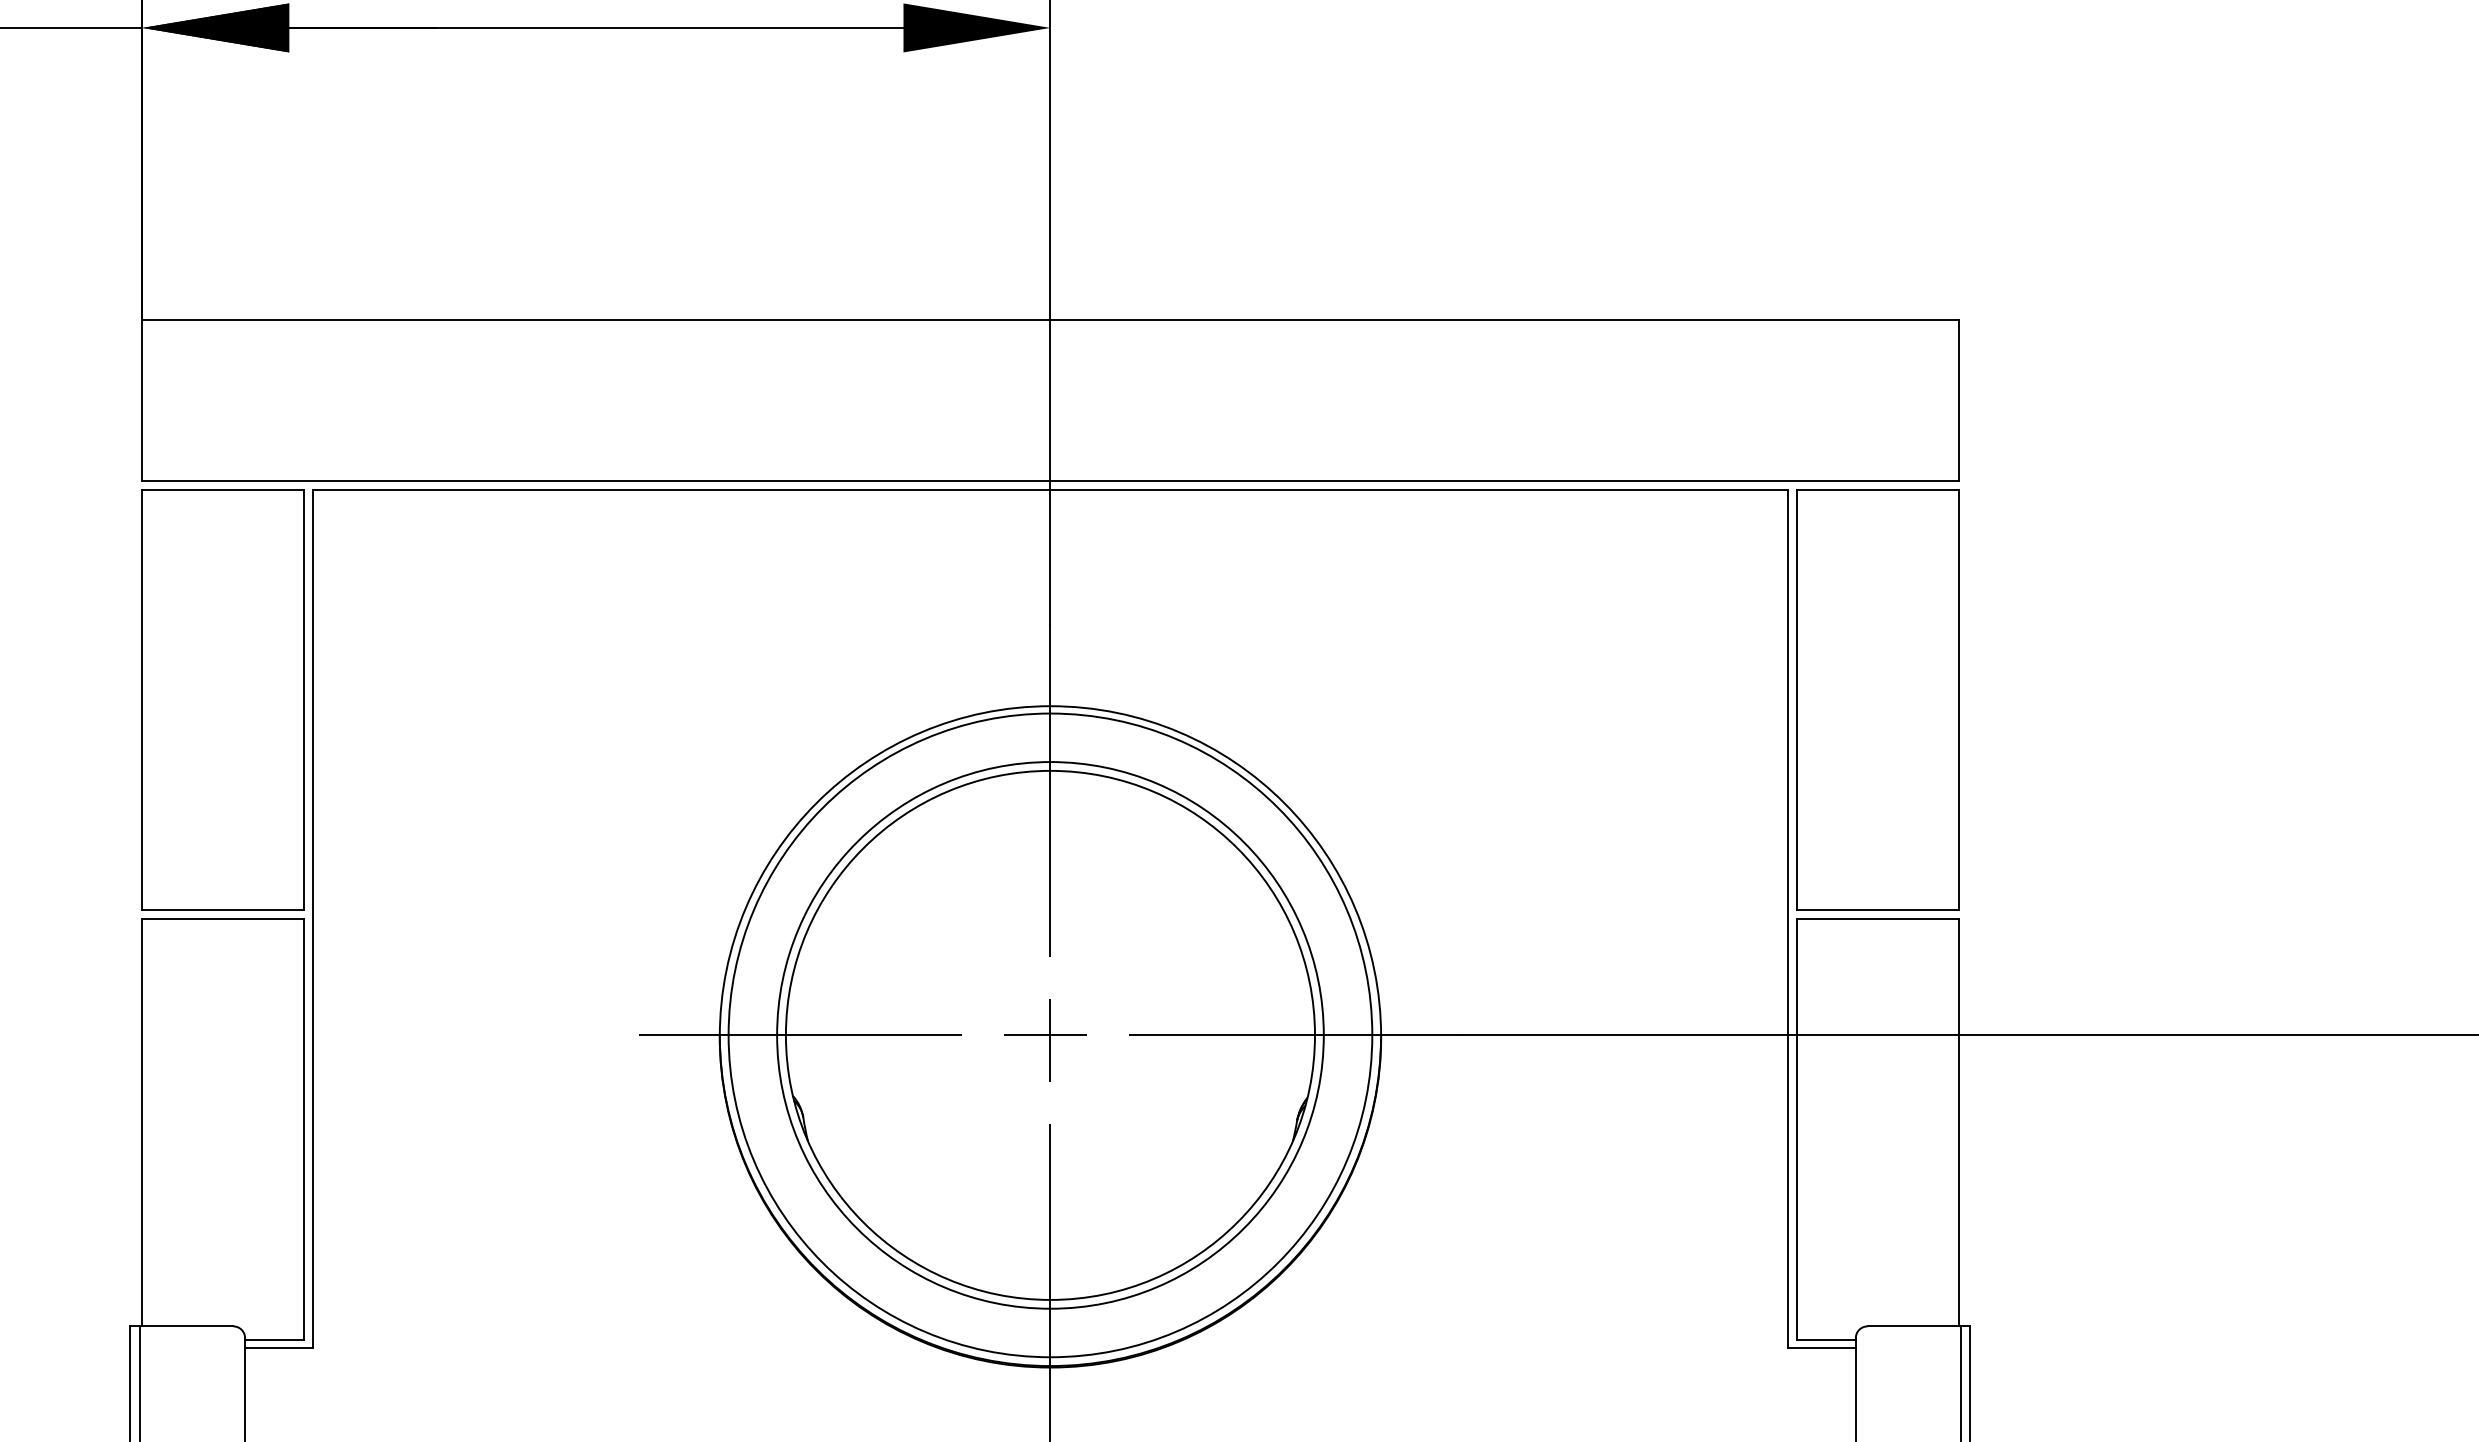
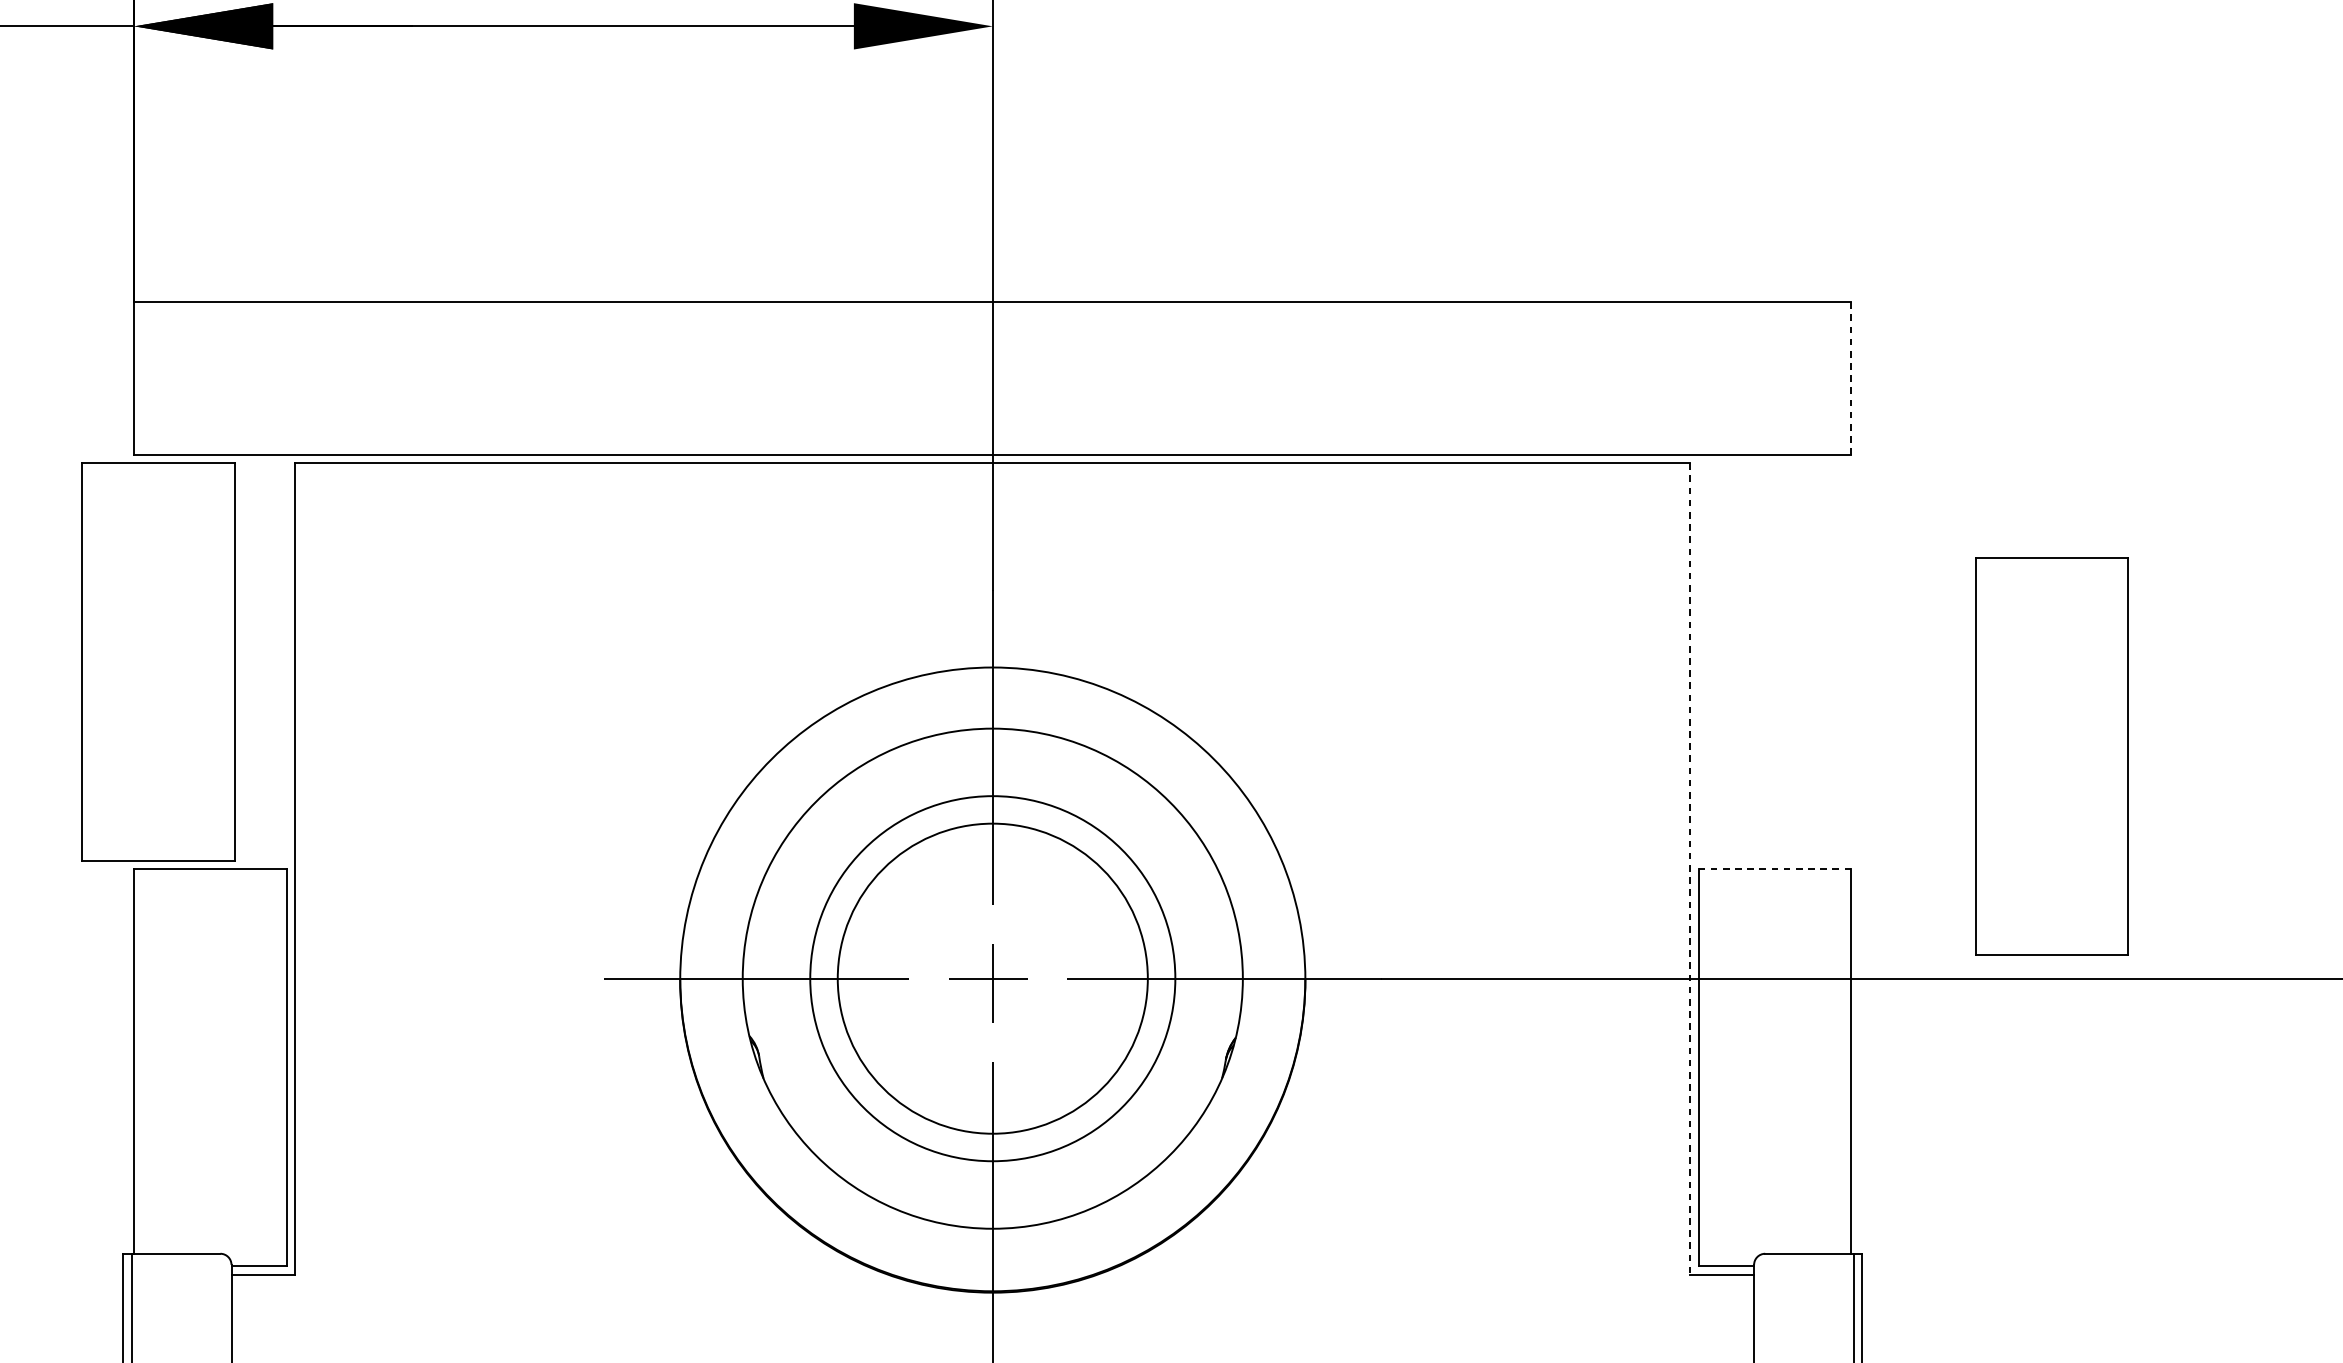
line: (1958, 400) -> (1851, 378), solid -> dashed
part: (222, 699) -> (158, 661), moved
part: (1877, 699) -> (2051, 755), moved
line: (1788, 919) -> (1690, 869), solid -> dashed
line: (1877, 919) -> (1774, 869), solid -> dashed
circle: (1050, 1035) -> (992, 978), size x0.6
circle: (1050, 1035) -> (992, 978), size x0.6

